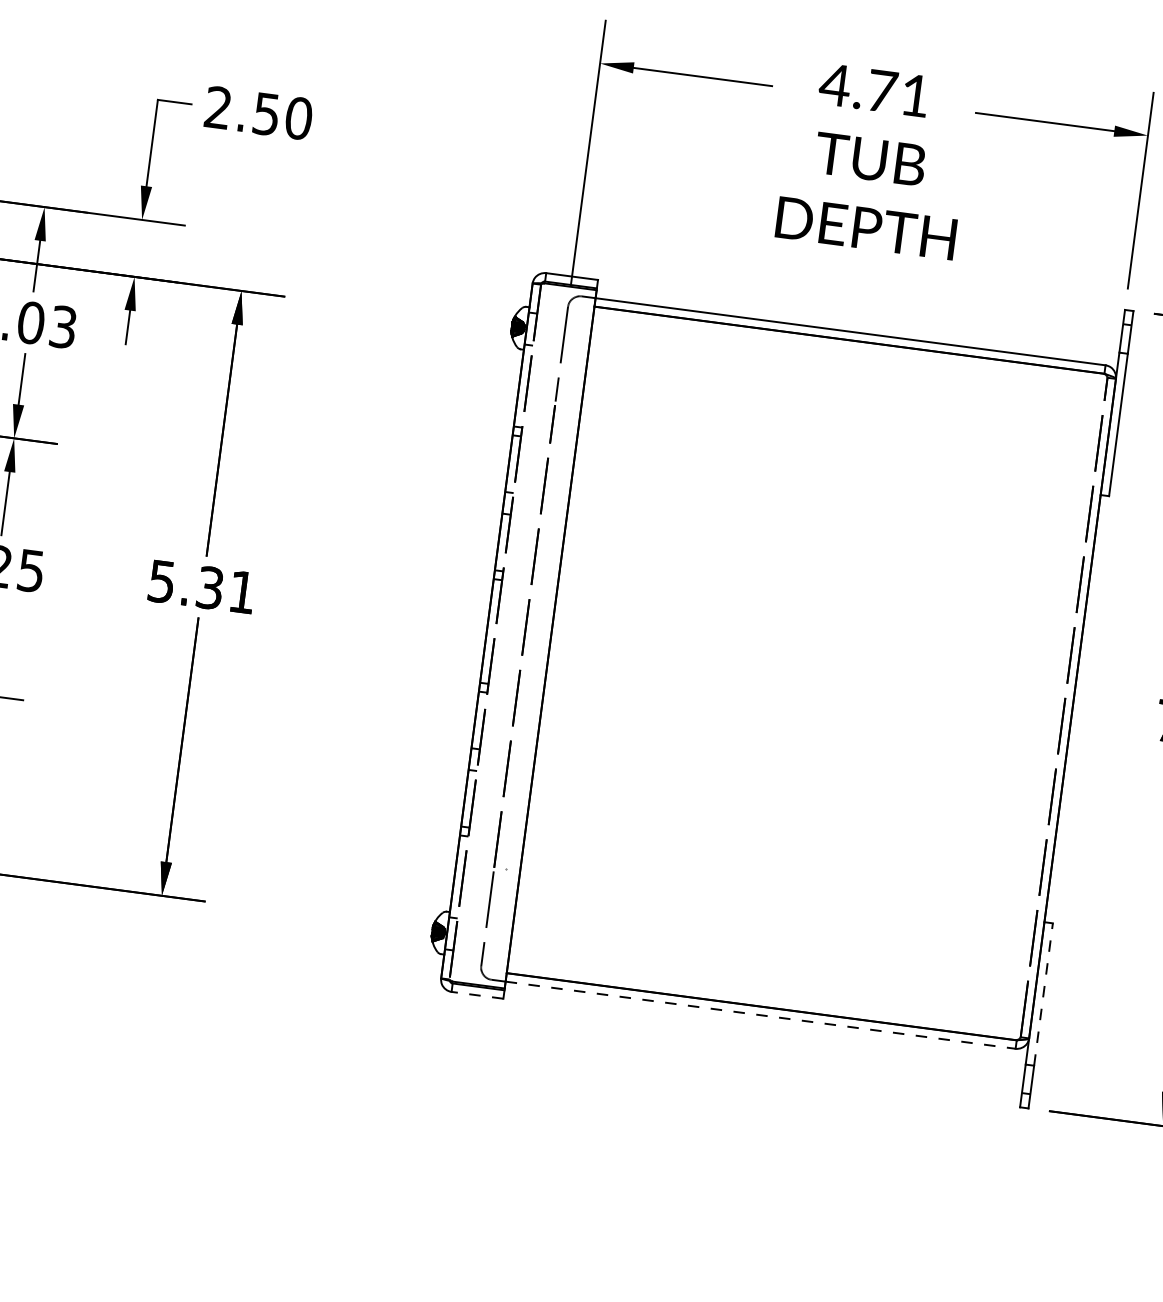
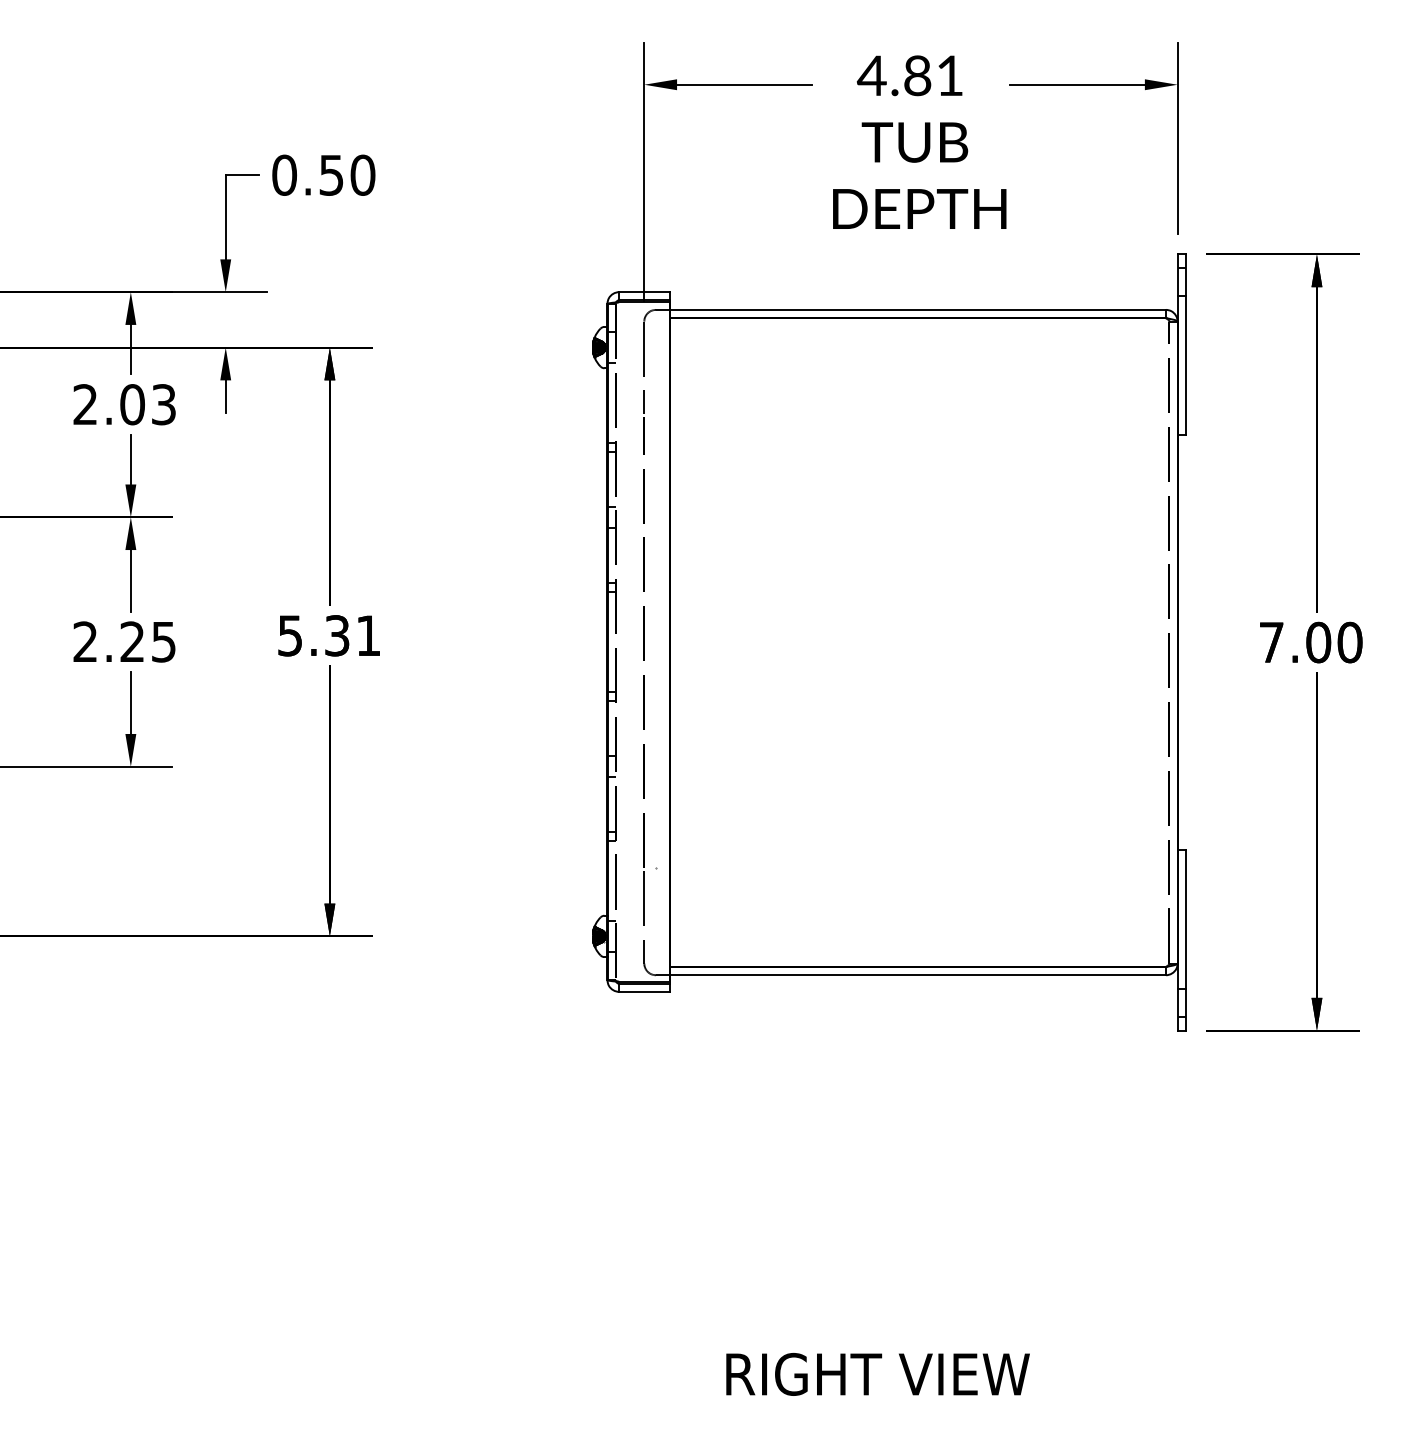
text: (881, 90) -> (917, 75), 4.71 -> 4.81
text: (218, 107) -> (284, 174), 2.50 -> 0.50
line: (476, 994) -> (643, 991), dashed -> solid
line: (1043, 994) -> (1185, 919), dashed -> solid
line: (761, 1015) -> (918, 975), dashed -> solid

